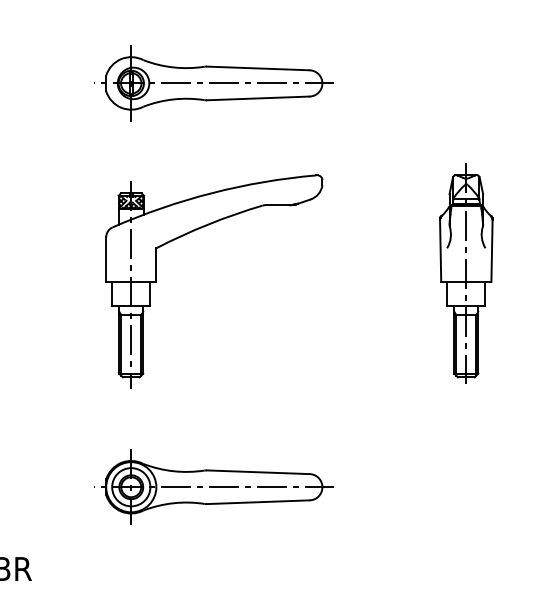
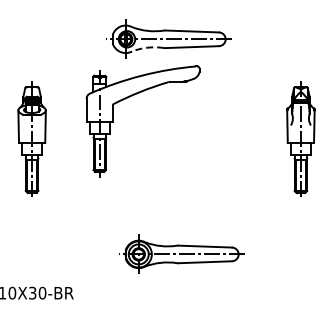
arc: (172, 99) -> (147, 47), solid -> dashed
part: (190, 234) -> (130, 97), moved
part: (213, 485) -> (181, 253), moved

